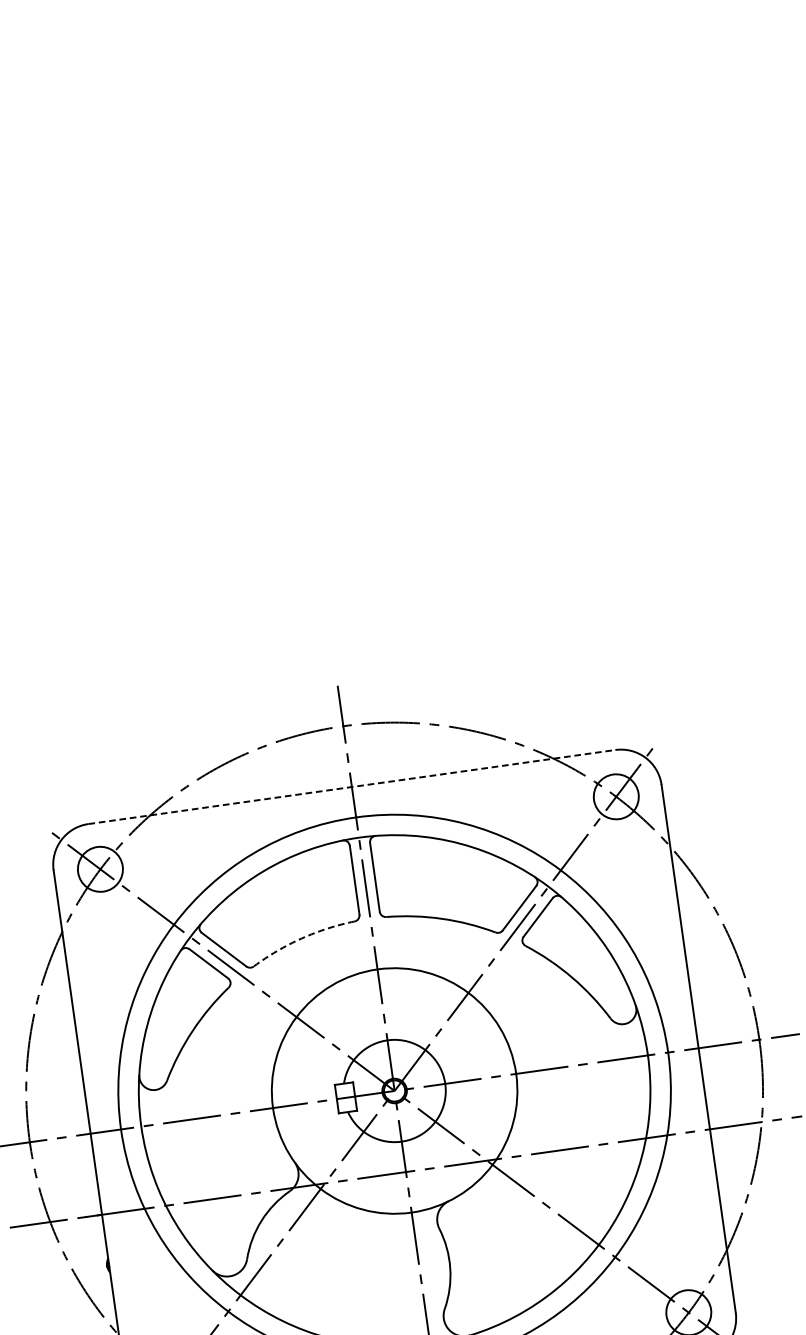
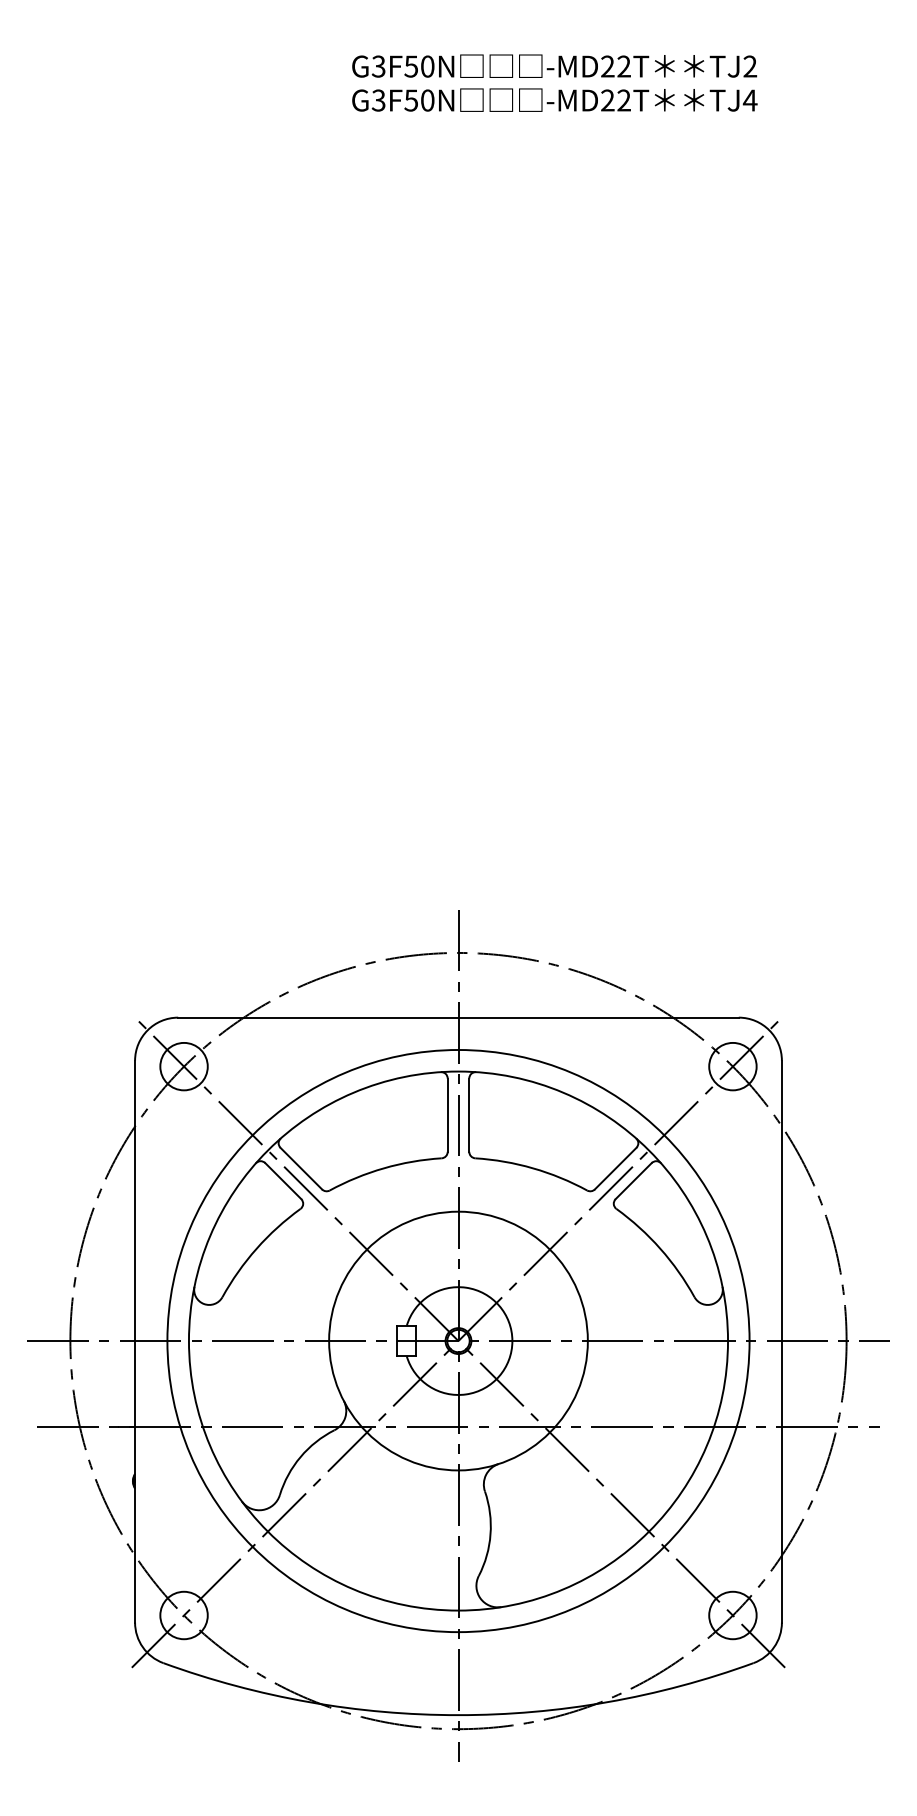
line: (351, 786) -> (458, 1017), dashed -> solid
arc: (301, 938) -> (383, 1168), dashed -> solid

